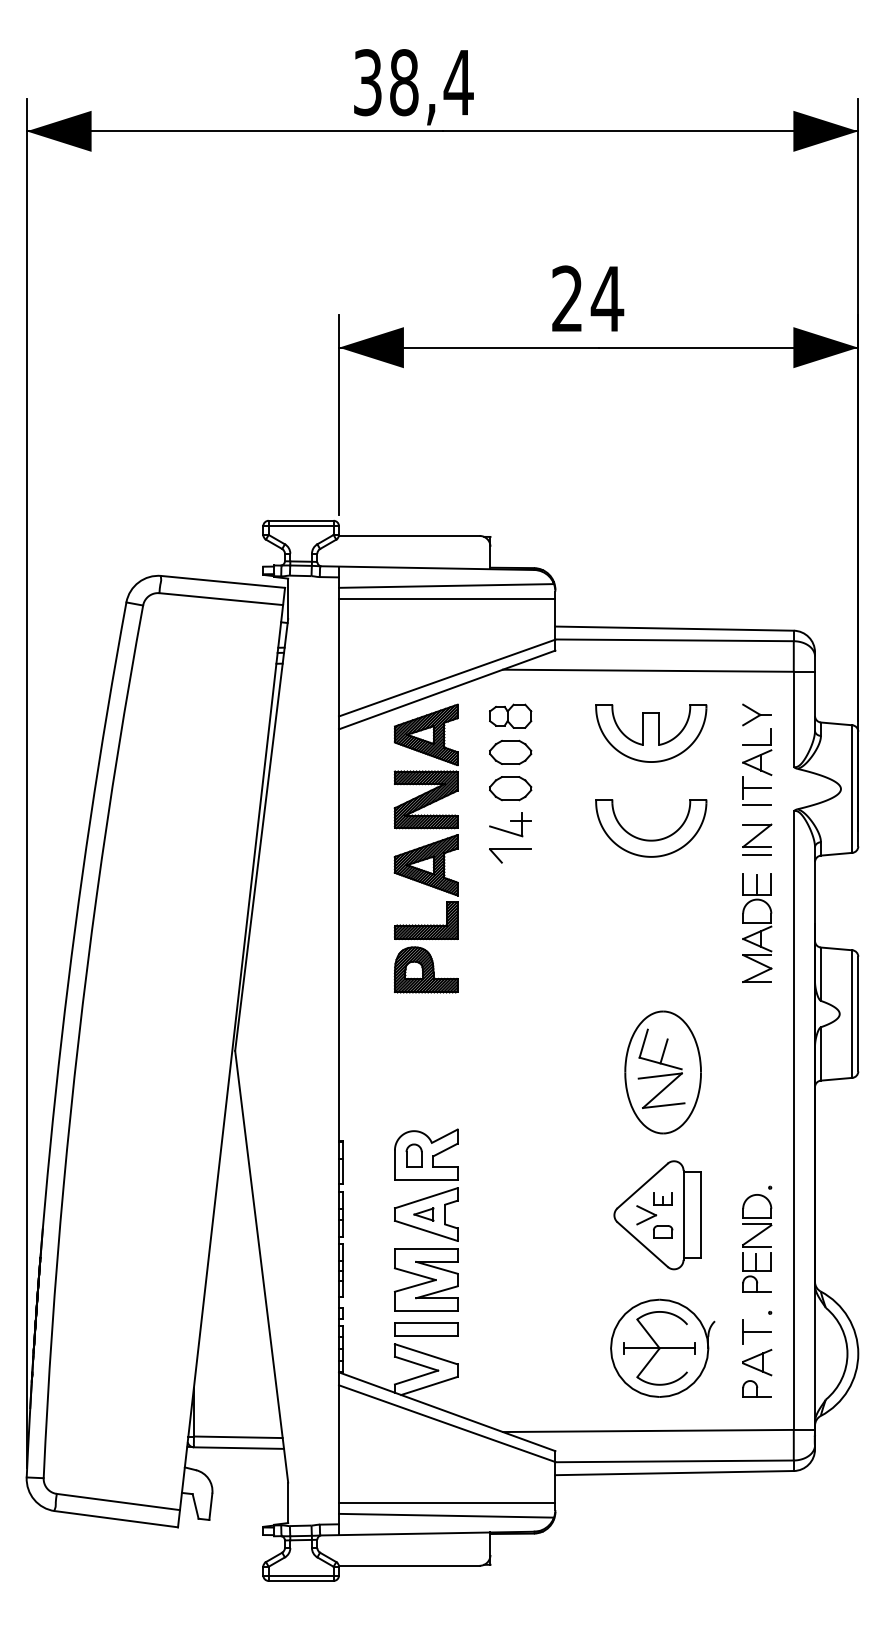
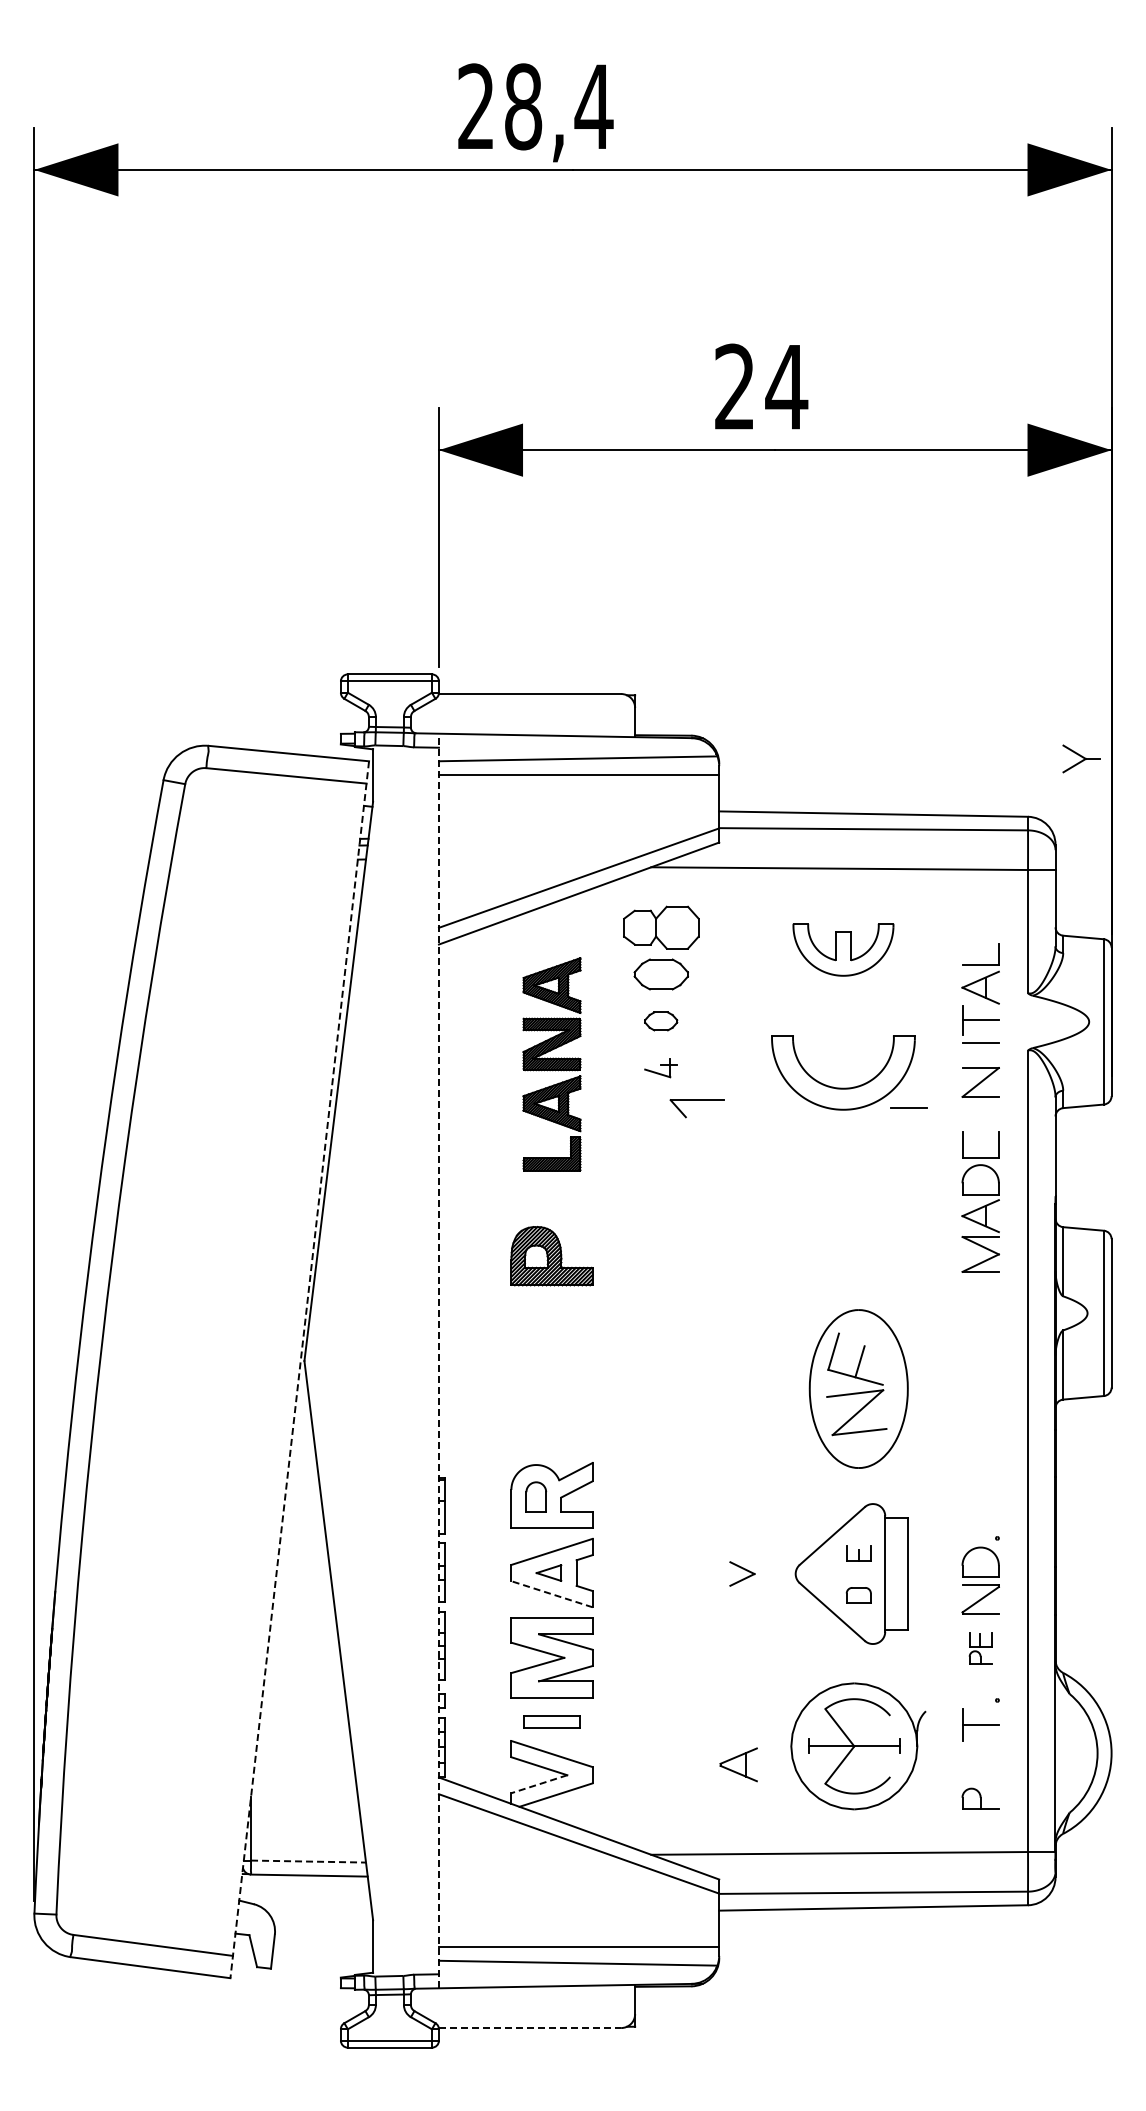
text: (368, 82) -> (476, 106), 38,4 -> 28,4
part: (757, 714) -> (1081, 758), moved
part: (510, 716) -> (660, 927), size x1.4
part: (651, 733) -> (843, 949), size x0.7
part: (510, 788) -> (660, 1021), size x0.6
part: (425, 821) -> (551, 1064), size x0.7
part: (510, 825) -> (660, 1068), size x0.6
part: (510, 849) -> (696, 1100), moved
line: (757, 855) -> (908, 1107), moved
line: (757, 884) -> (980, 1145), removed
line: (338, 1050) -> (438, 1360), solid -> dashed
line: (231, 1058) -> (299, 1370), solid -> dashed
part: (646, 1214) -> (742, 1573), moved
line: (426, 1231) -> (552, 1594), solid -> dashed
part: (757, 1272) -> (980, 1648), size x0.6
part: (425, 1329) -> (551, 1721), size x0.7
part: (757, 1362) -> (738, 1764), moved
line: (415, 1377) -> (538, 1784), solid -> dashed
line: (239, 1437) -> (309, 1861), solid -> dashed
line: (409, 1566) -> (530, 2028), solid -> dashed

